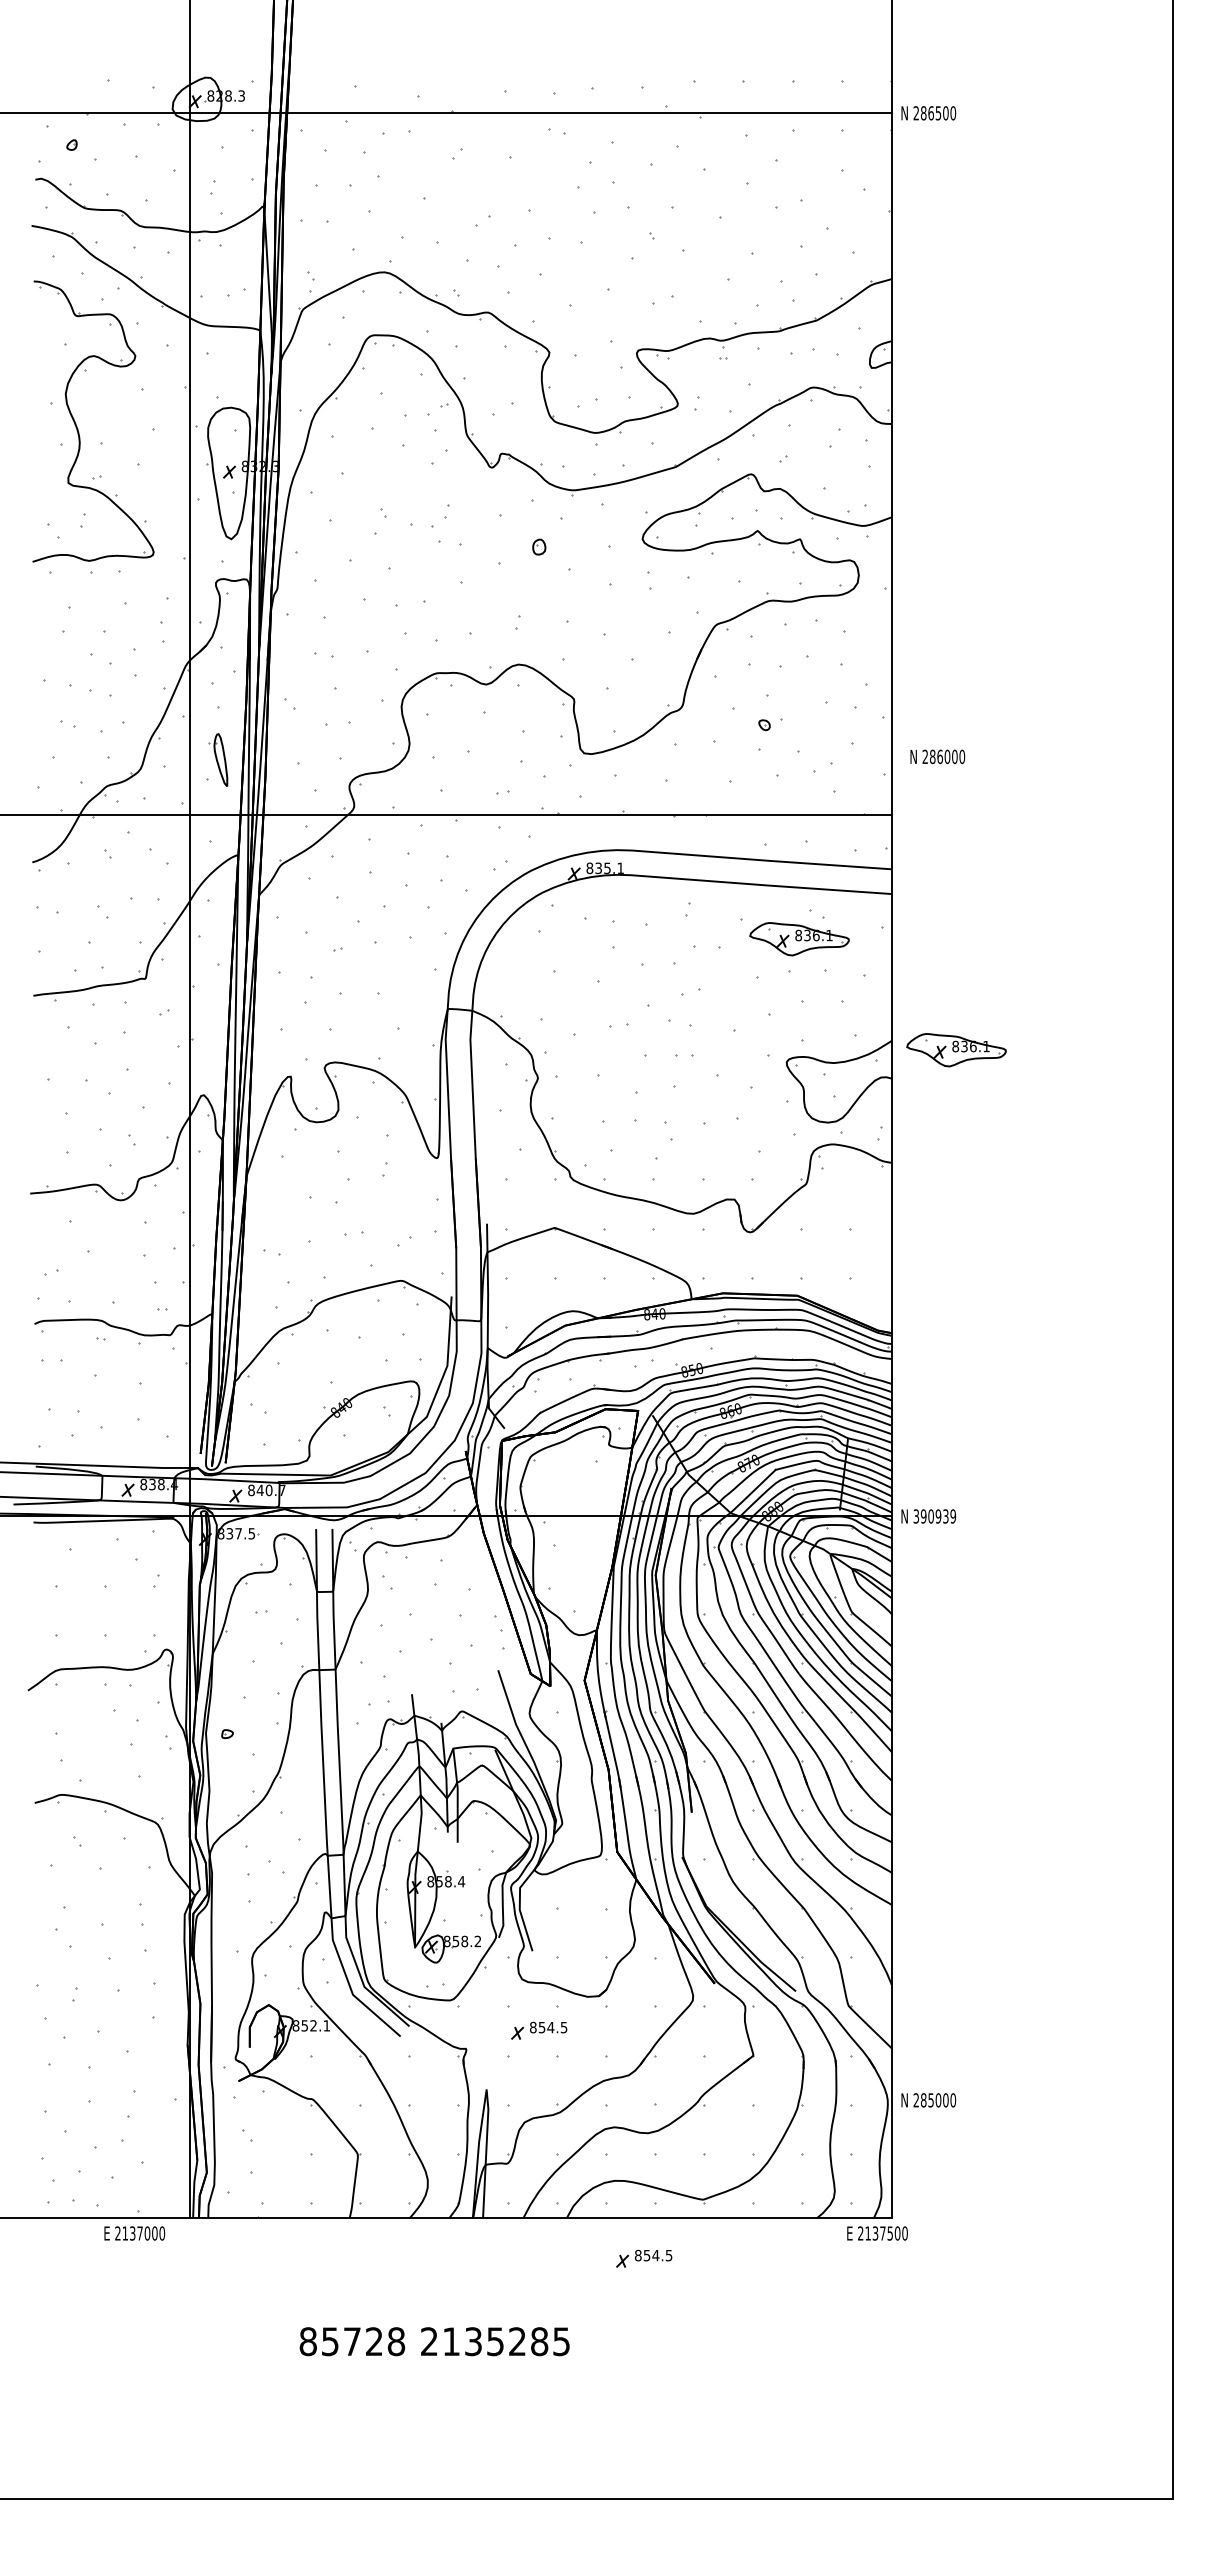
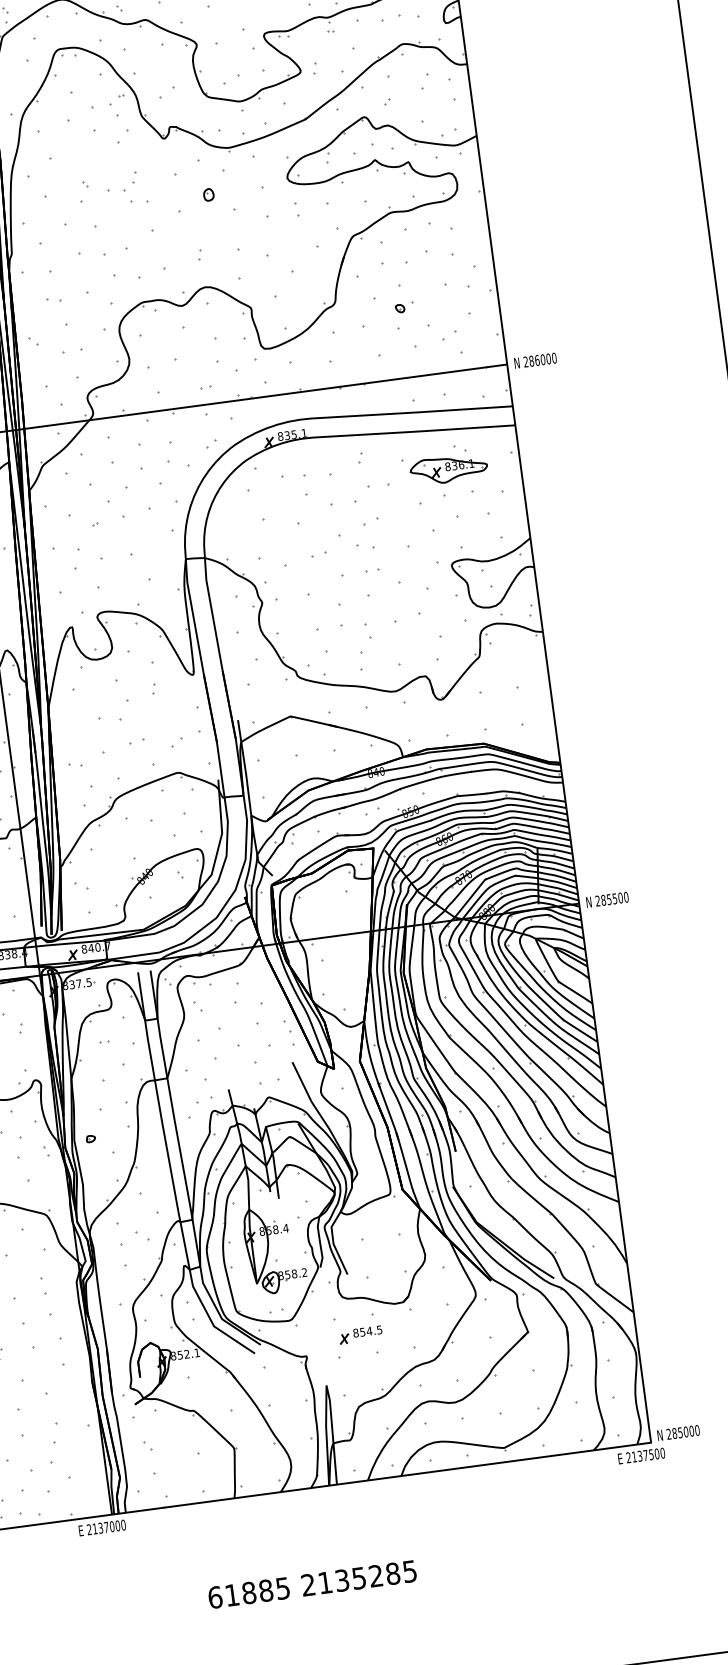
text: (937, 756) -> (535, 360), moved
part: (956, 1050) -> (581, 538), removed
text: (934, 1516) -> (611, 899), 390939 -> 285500
text: (928, 2100) -> (678, 1433), moved
text: (134, 2233) -> (102, 1528), moved
part: (644, 2258) -> (465, 1499), removed
text: (352, 2341) -> (249, 1592), 85728 -> 61885

